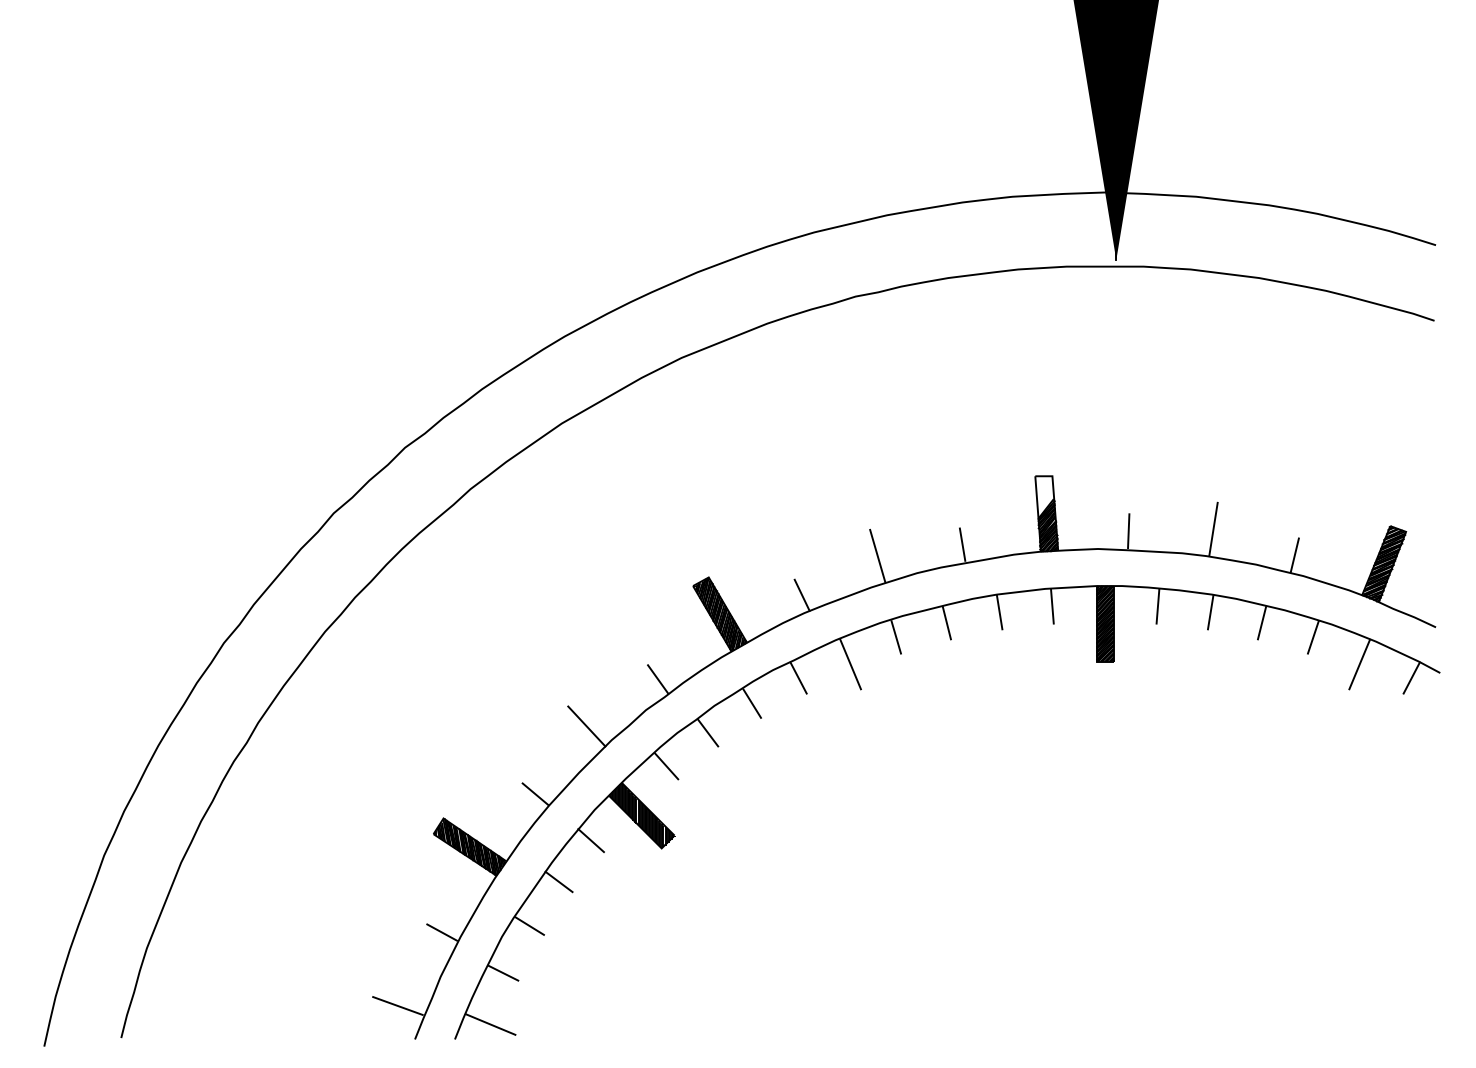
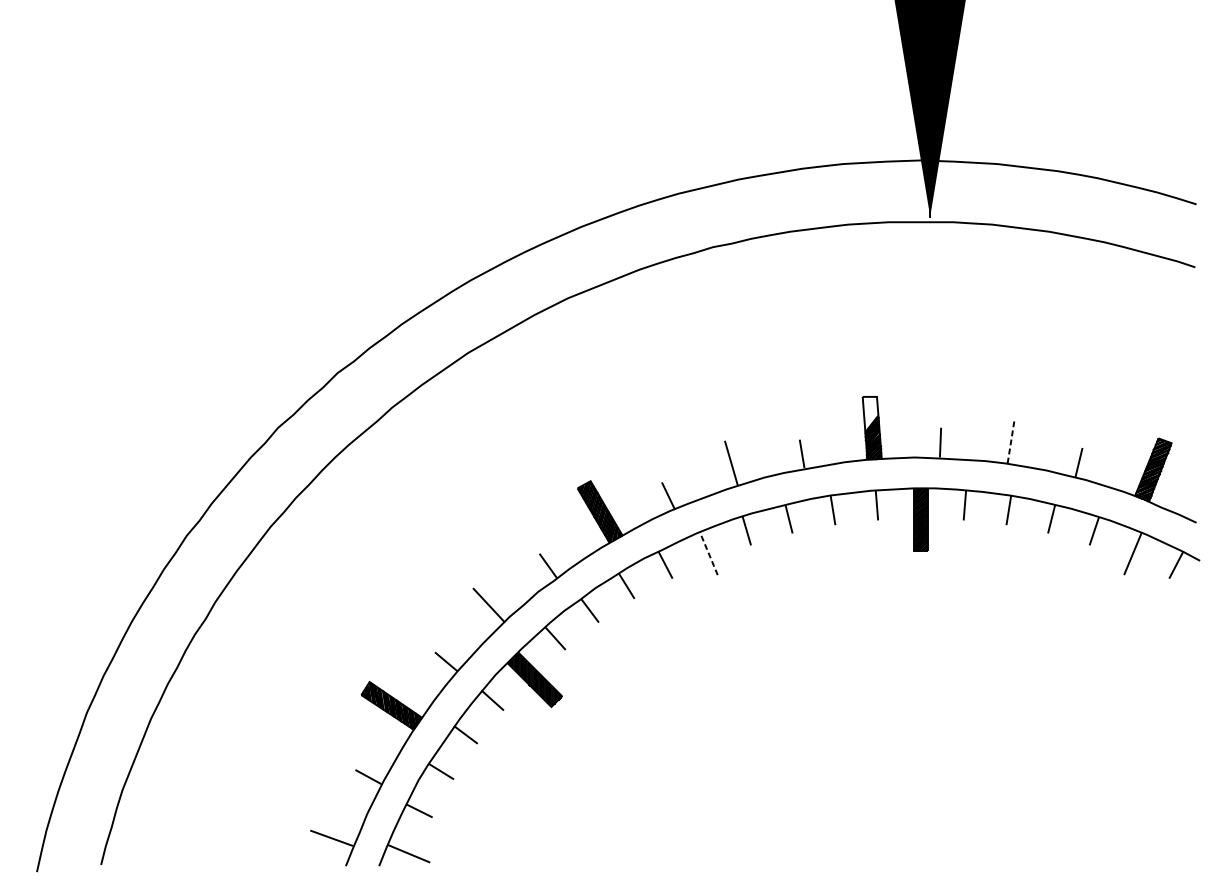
line: (1213, 528) -> (1011, 440), solid -> dashed
line: (850, 664) -> (708, 553), solid -> dashed

